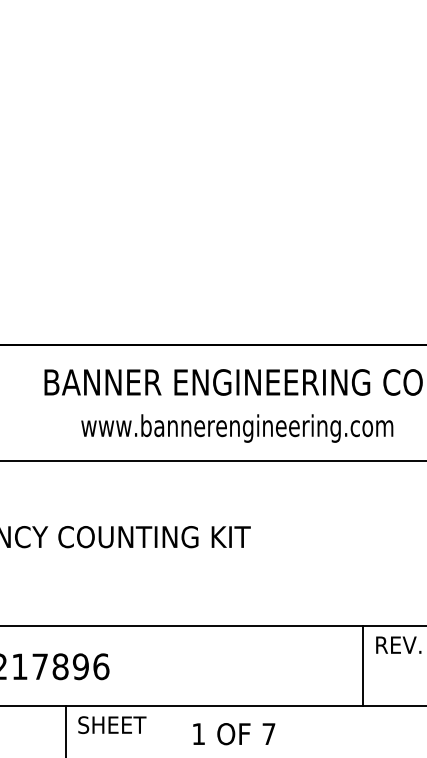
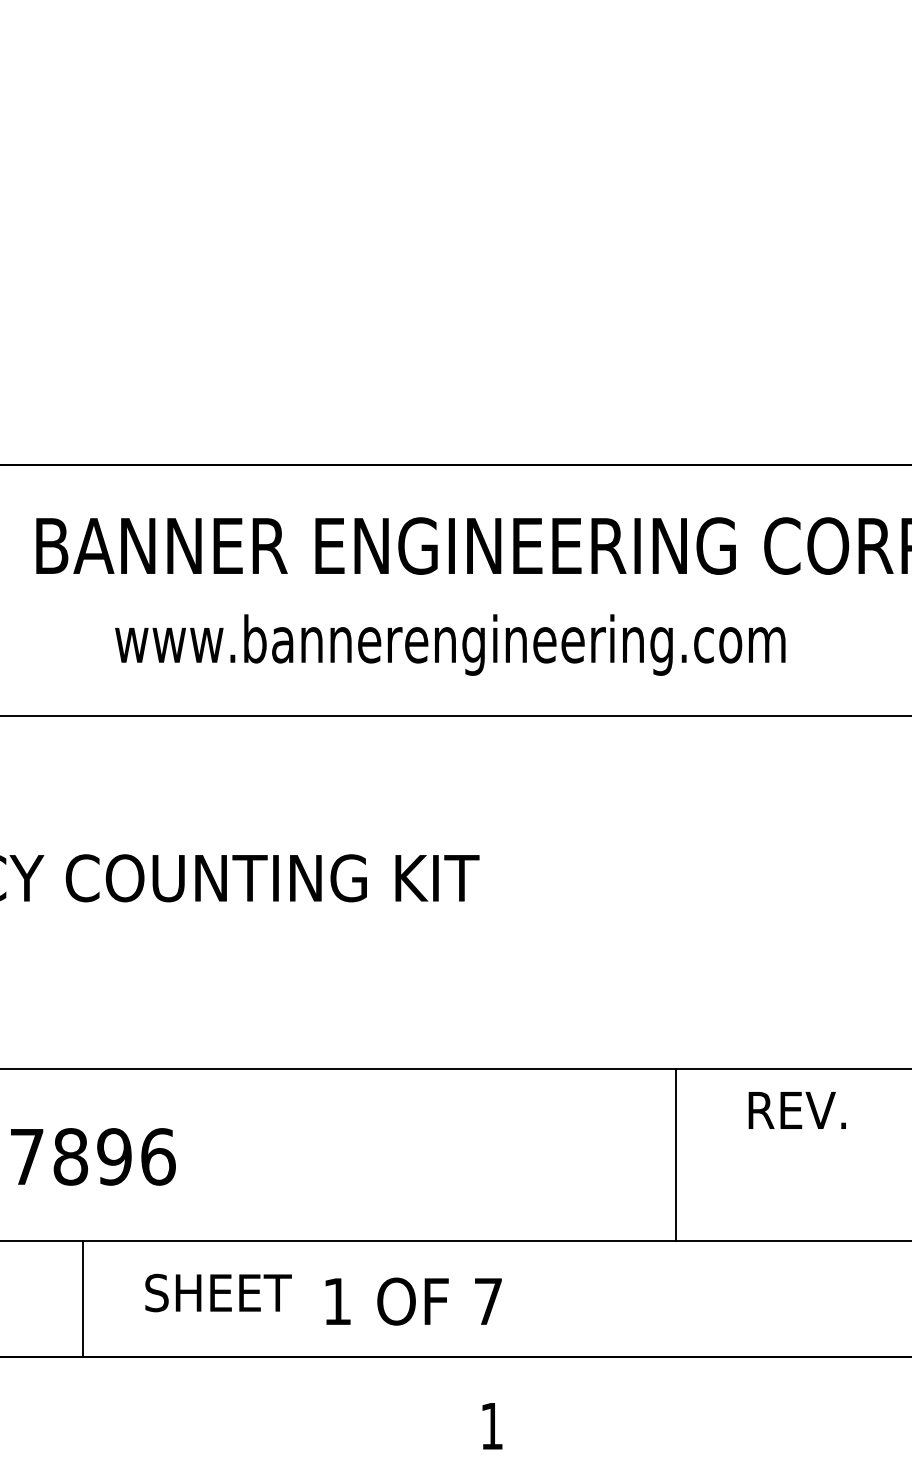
line: (363, 665) -> (676, 1154), moved
text: (112, 724) -> (218, 1291), moved
text: (234, 734) -> (414, 1302), moved

